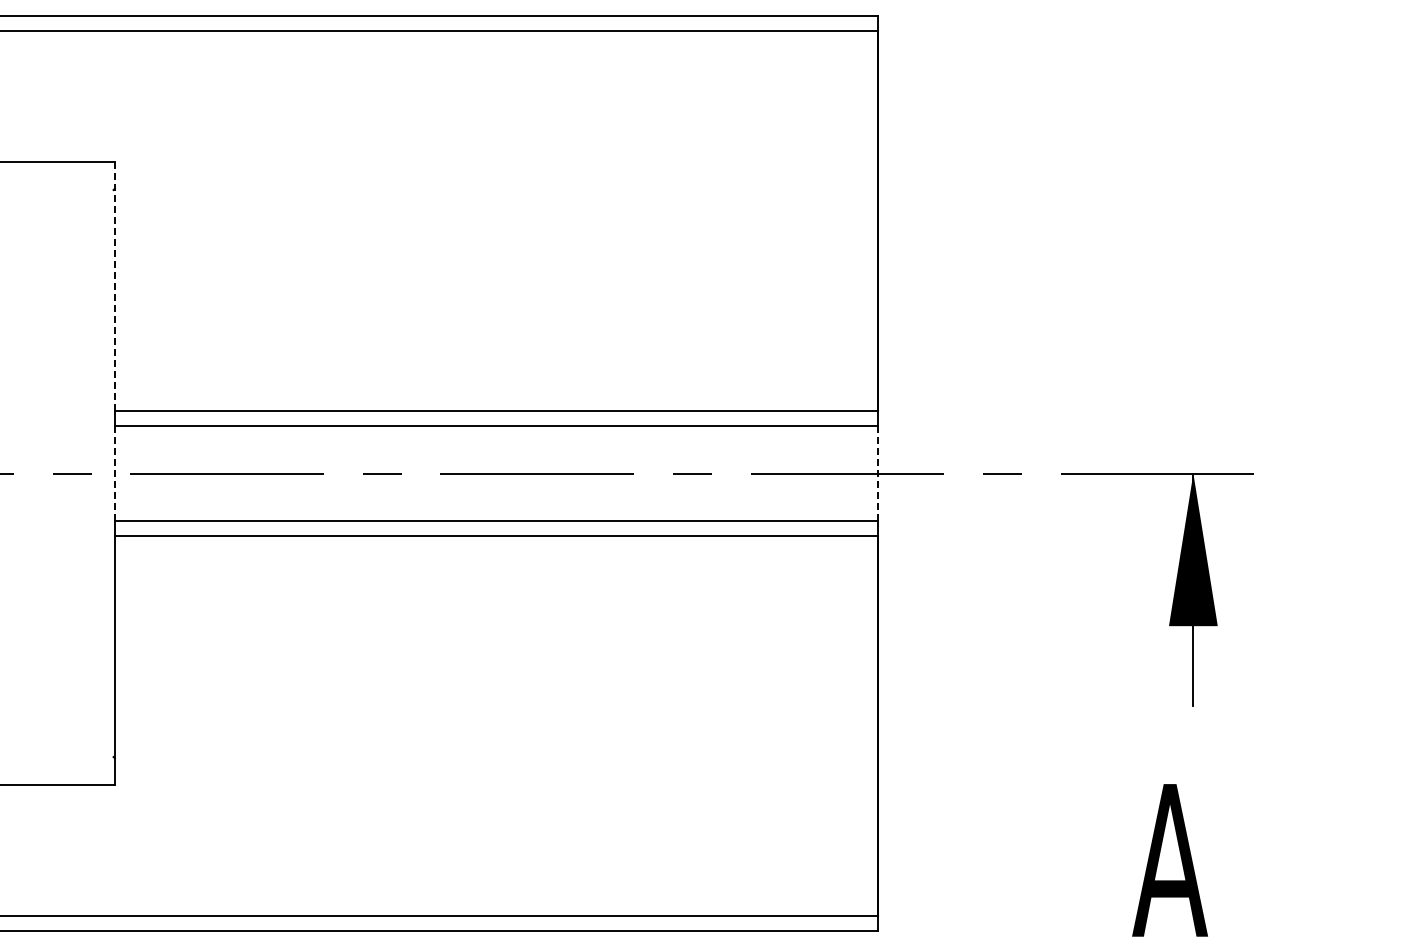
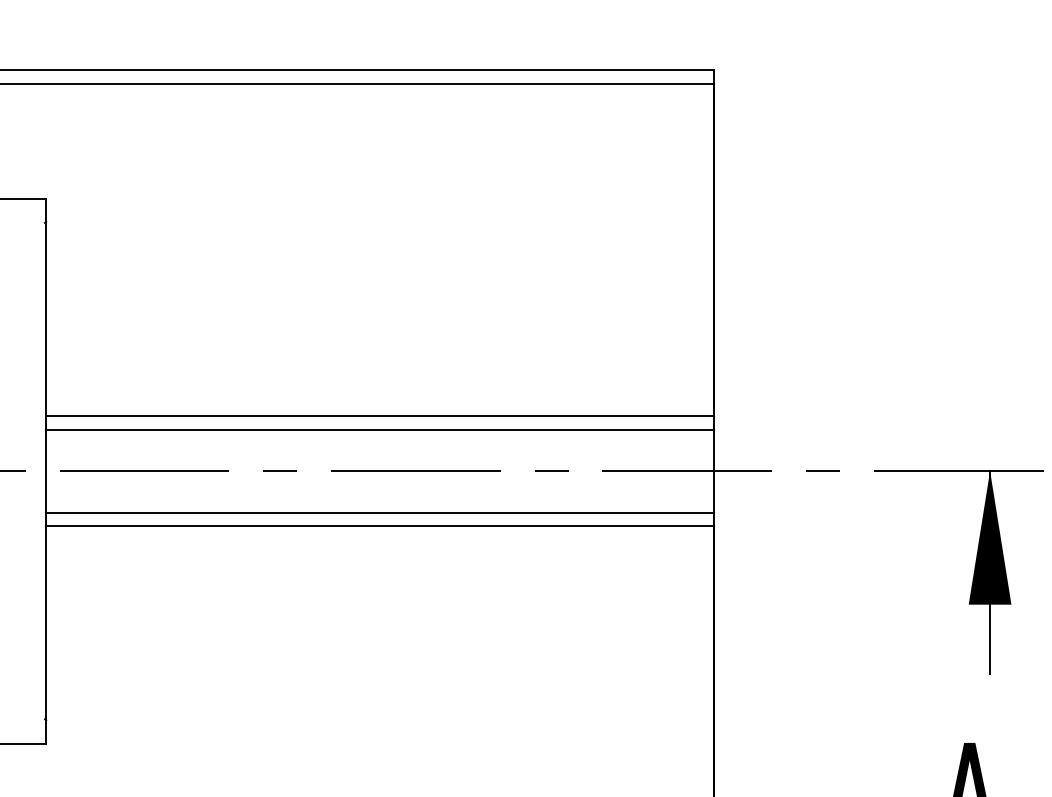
line: (114, 286) -> (45, 307), dashed -> solid
line: (114, 474) -> (45, 471), dashed -> solid
line: (877, 474) -> (713, 471), dashed -> solid

